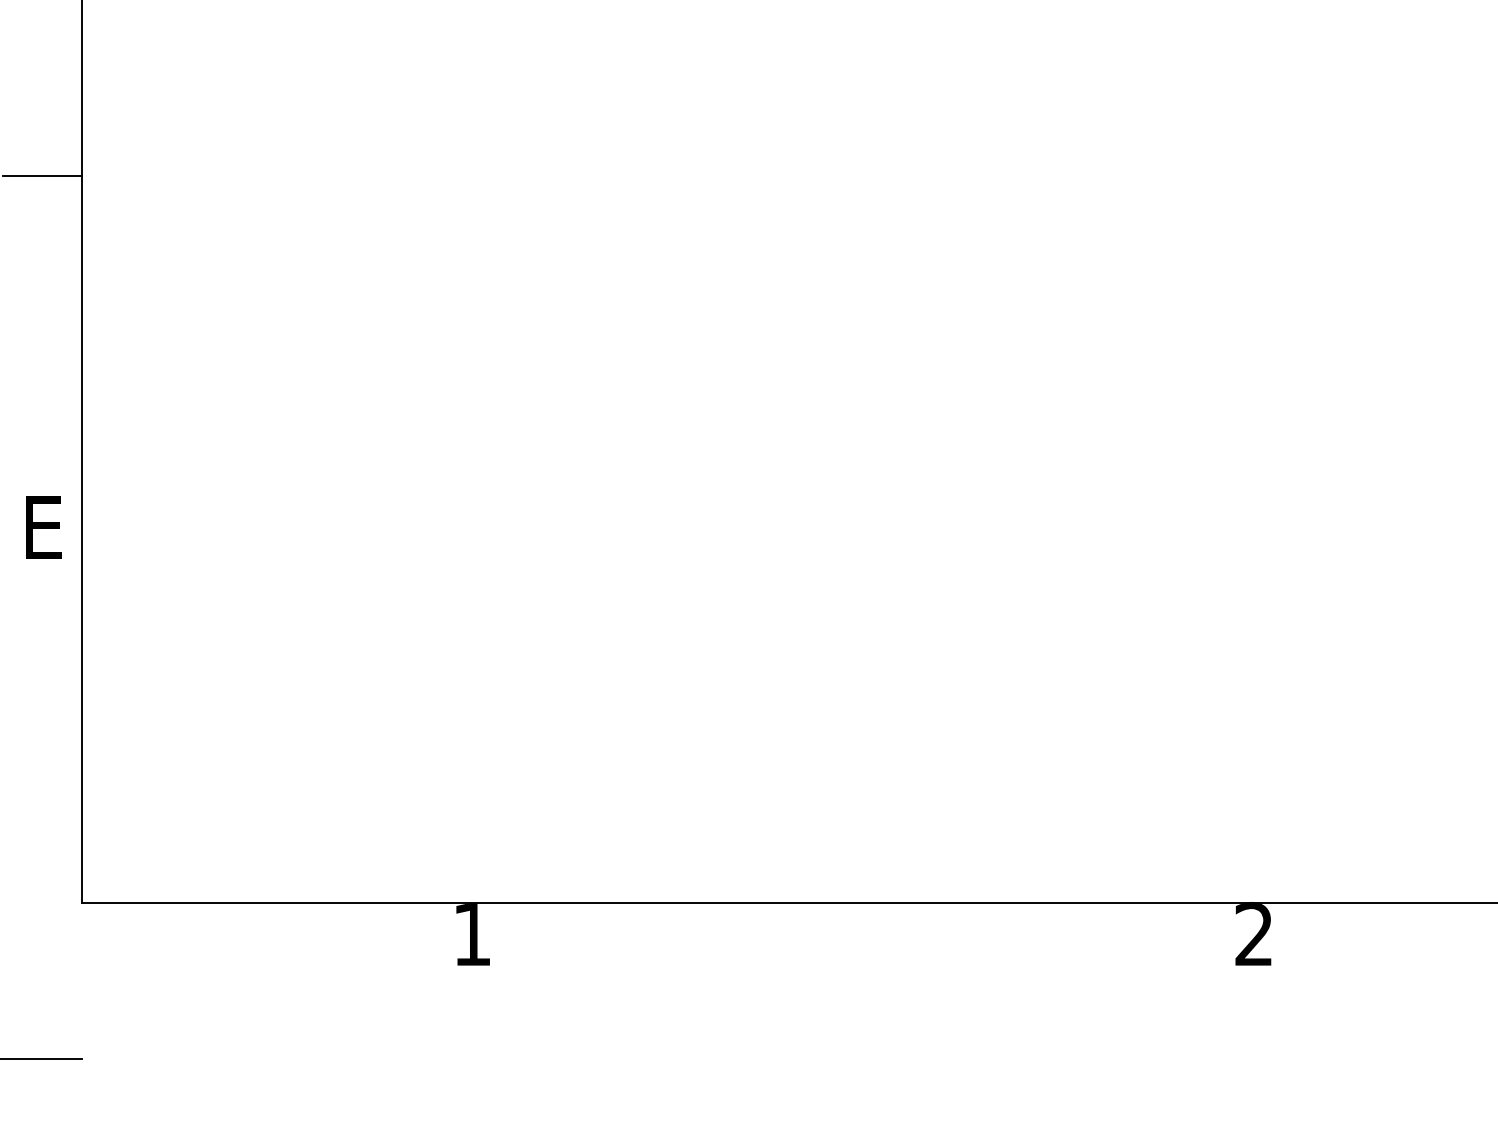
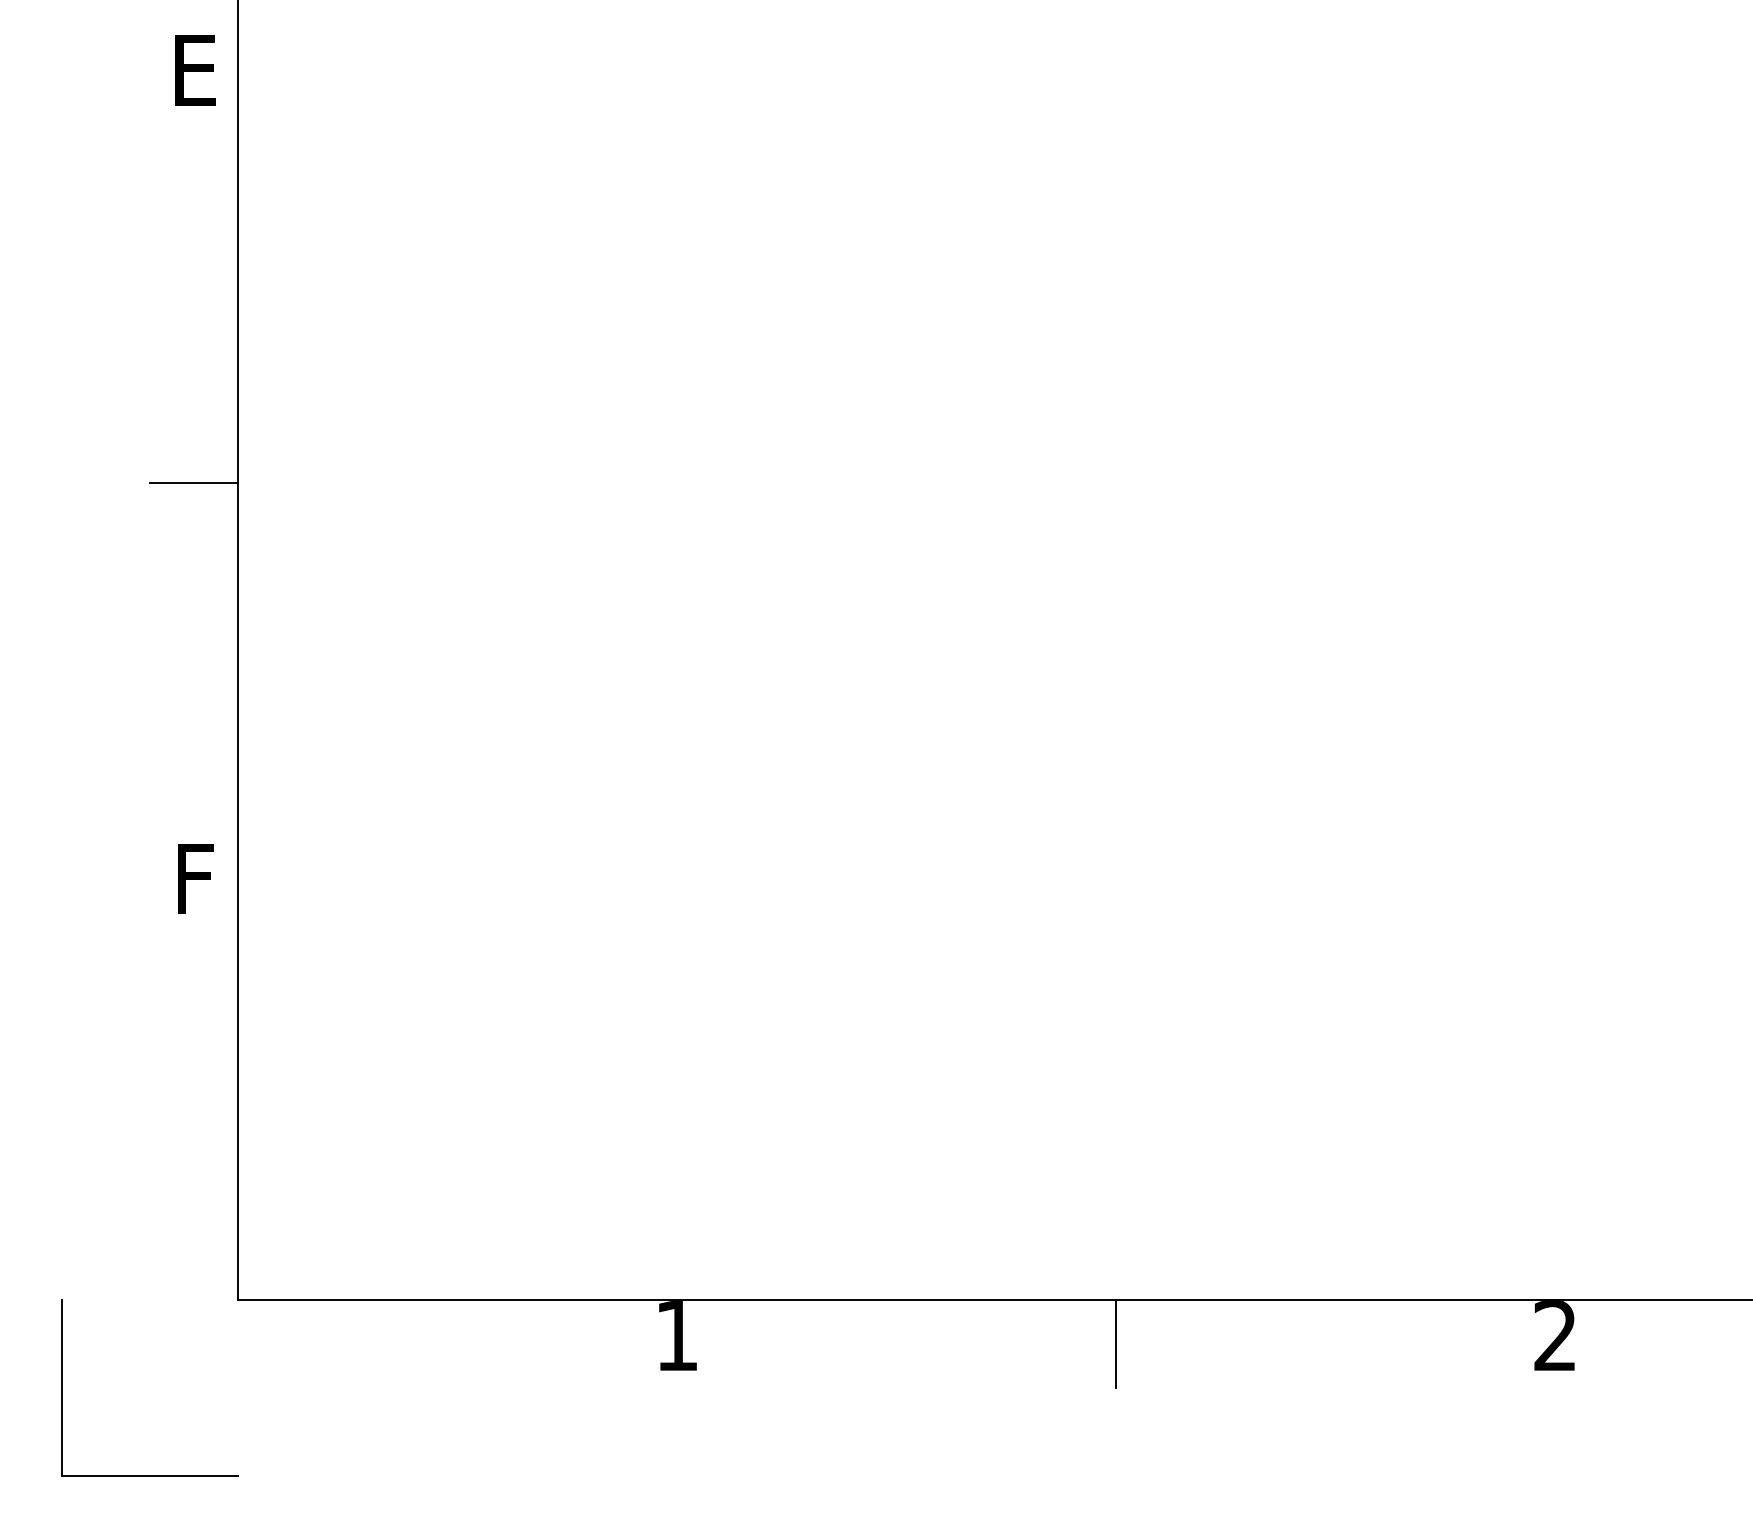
text: (43, 527) -> (195, 878), E -> F
line: (863, 942) -> (1116, 1344), added

